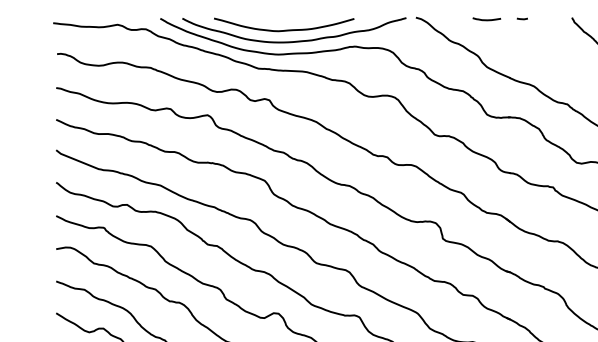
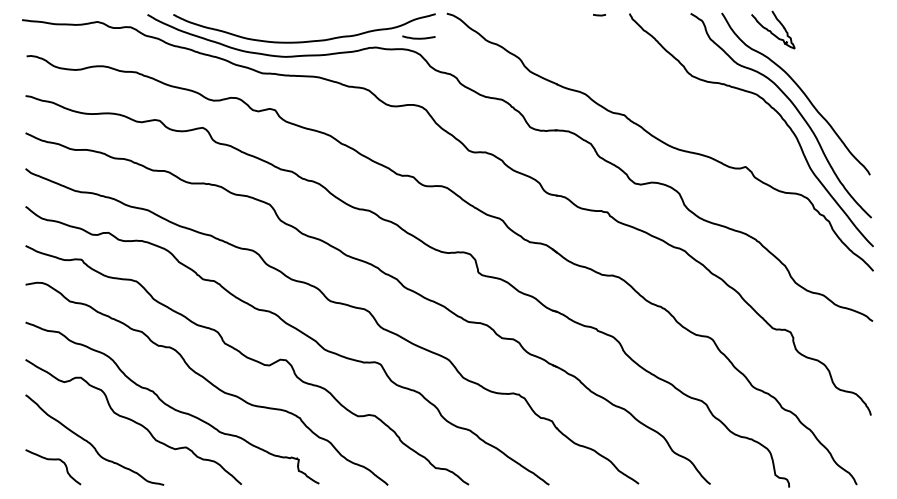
curve: (486, 19) -> (418, 37), moved
line: (522, 19) -> (599, 15), moved
curve: (286, 29) -> (295, 27), removed

